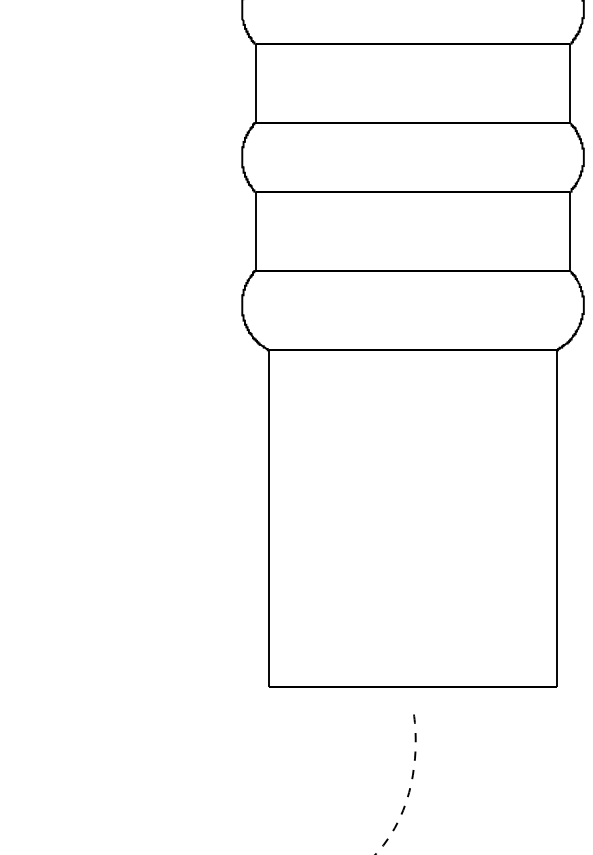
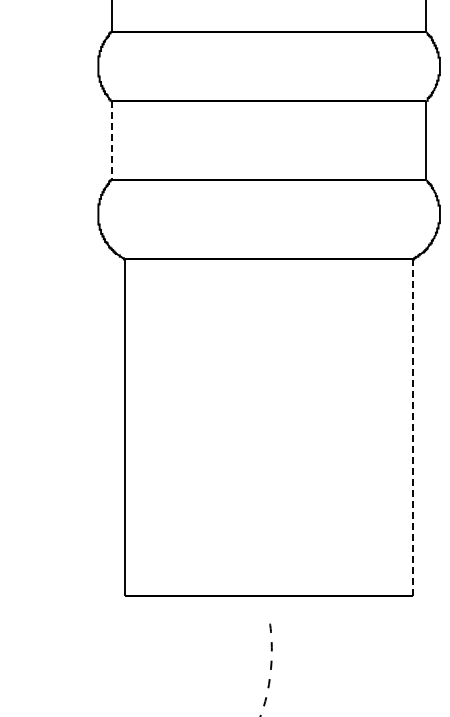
line: (255, 231) -> (111, 140), solid -> dashed
line: (556, 517) -> (412, 426), solid -> dashed

